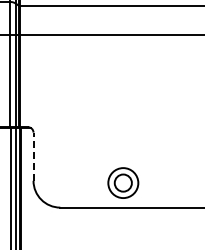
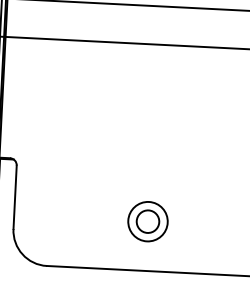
line: (33, 156) -> (15, 197), dashed -> solid
part: (123, 182) -> (148, 220), moved

